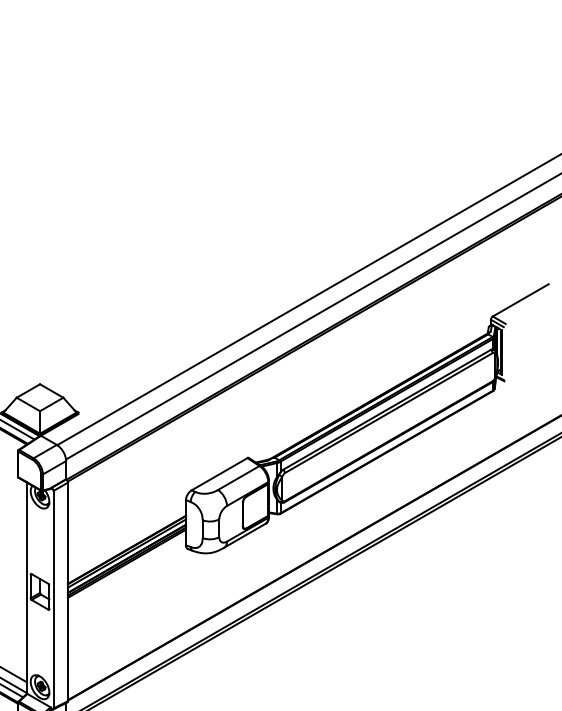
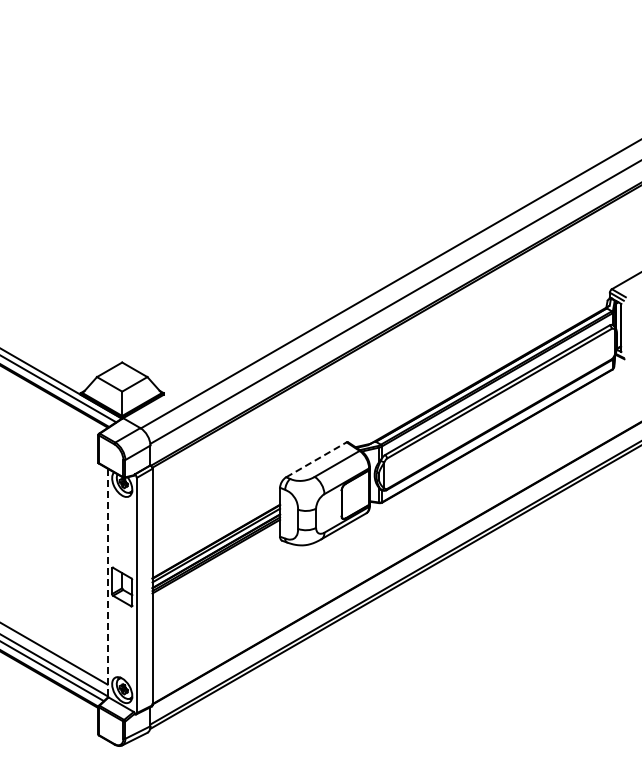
line: (219, 473) -> (316, 459), solid -> dashed
line: (26, 588) -> (107, 583), solid -> dashed

